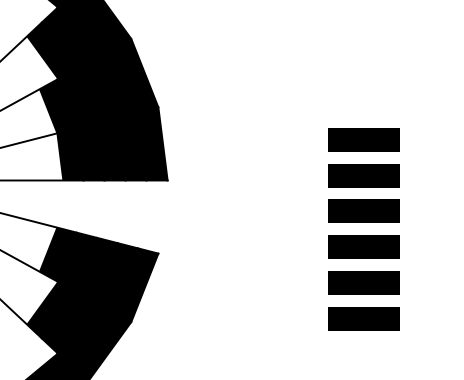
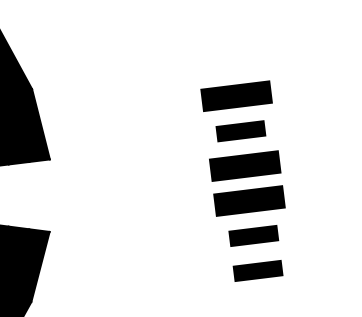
part: (363, 175) -> (240, 131), size x0.7
part: (363, 282) -> (253, 235), size x0.7
part: (363, 318) -> (257, 270), size x0.7

